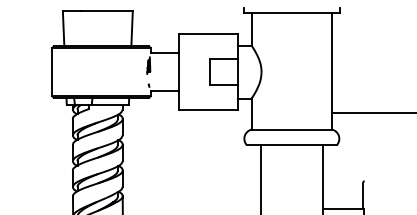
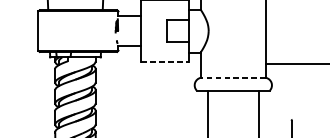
line: (208, 110) -> (165, 62), solid -> dashed
line: (291, 129) -> (233, 77), solid -> dashed

